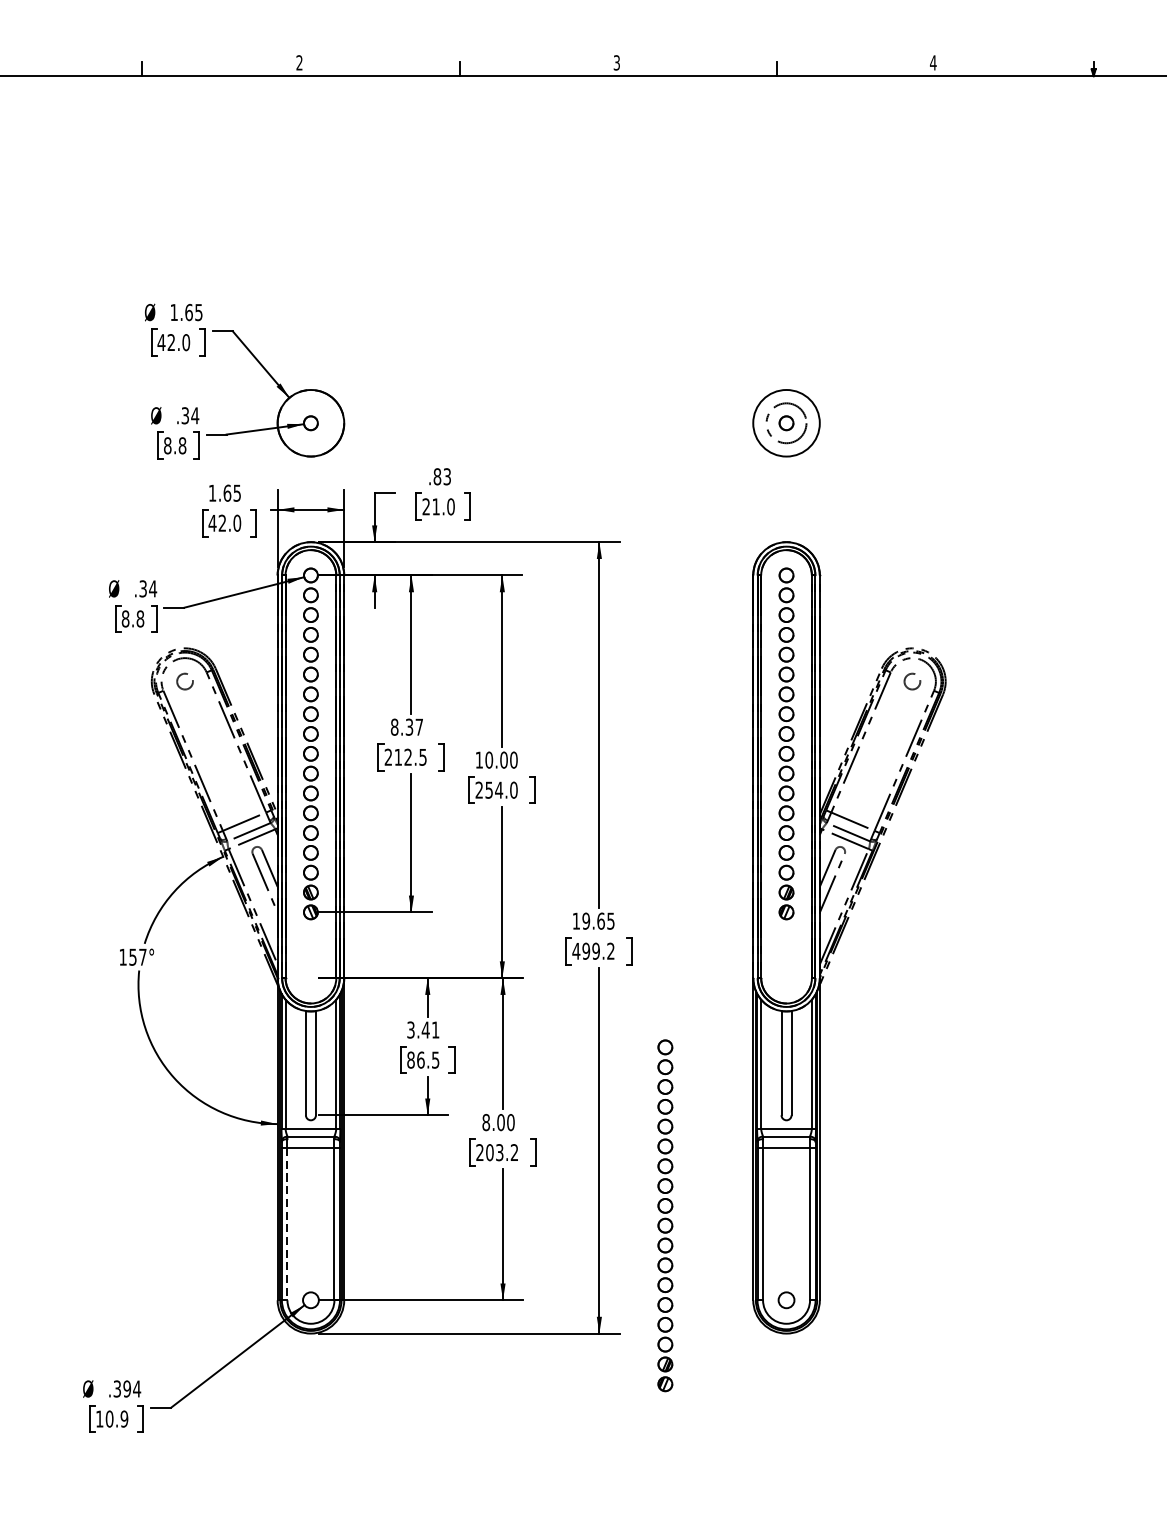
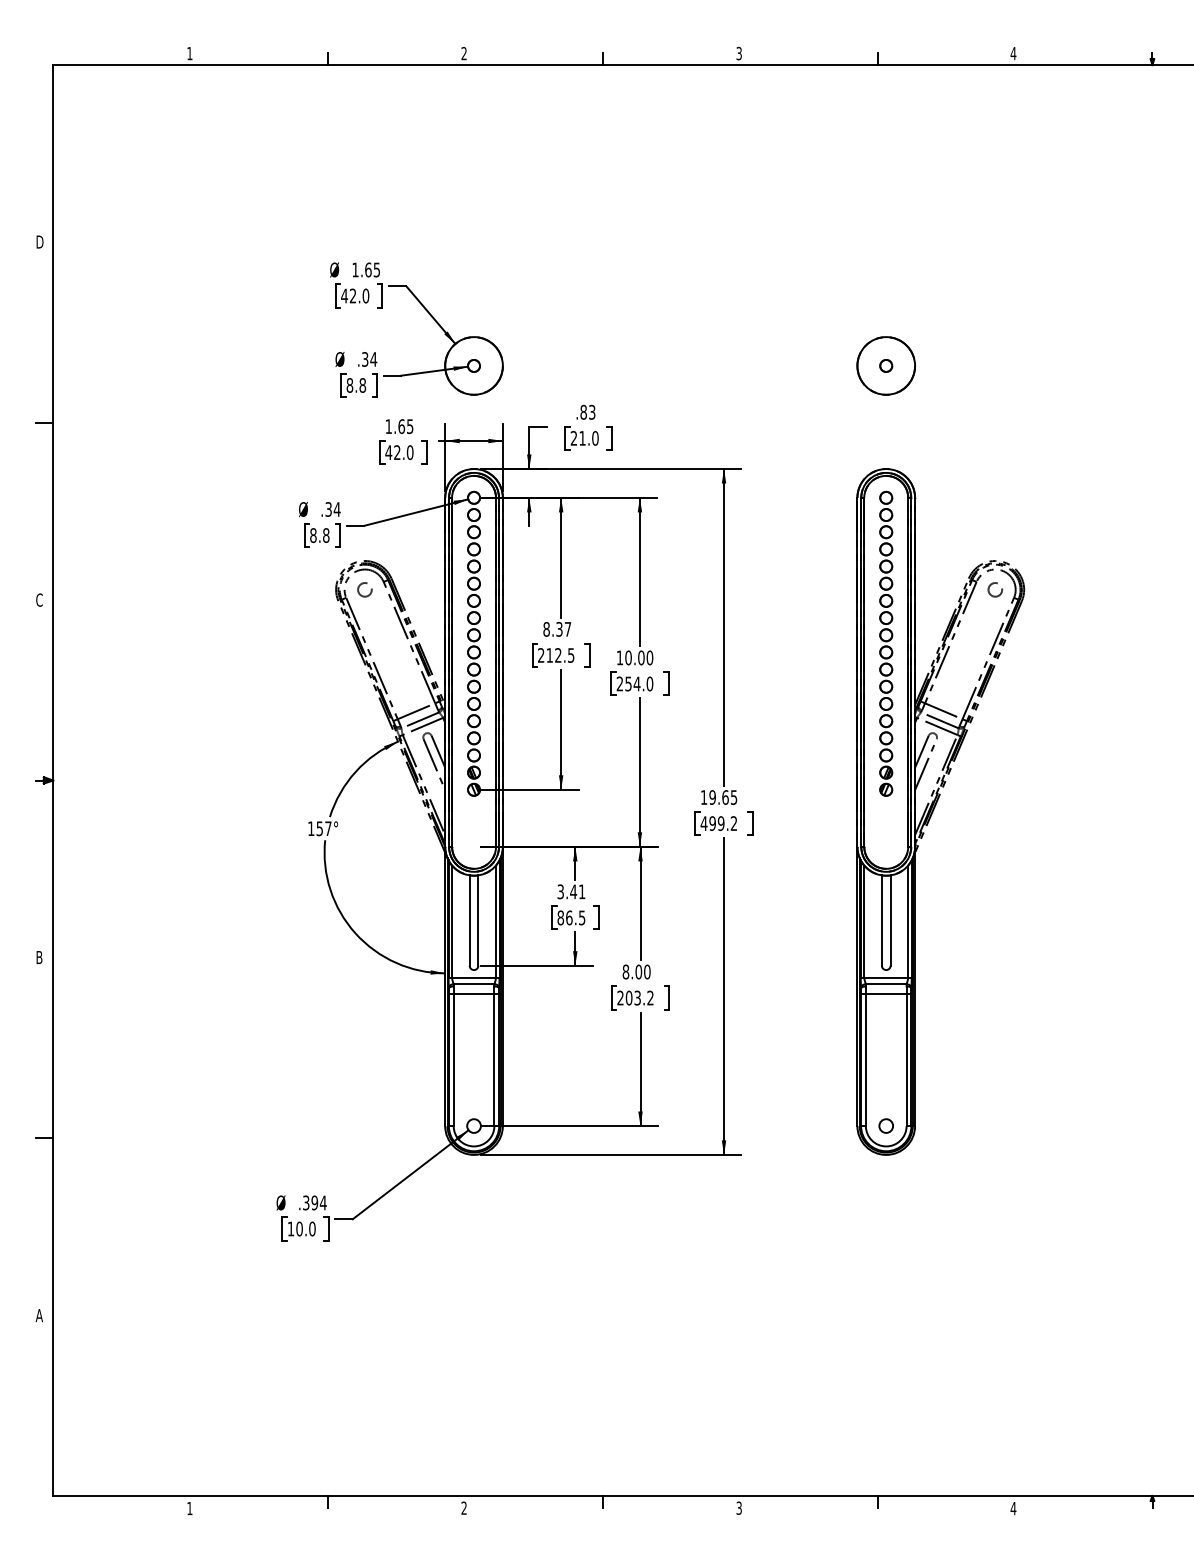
circle: (786, 422) -> (886, 365), size x1.67
part: (665, 1215) -> (781, 1052), removed
line: (287, 1224) -> (453, 1060), dashed -> solid
text: (124, 1418) -> (312, 1228), 10.9 -> 10.0

